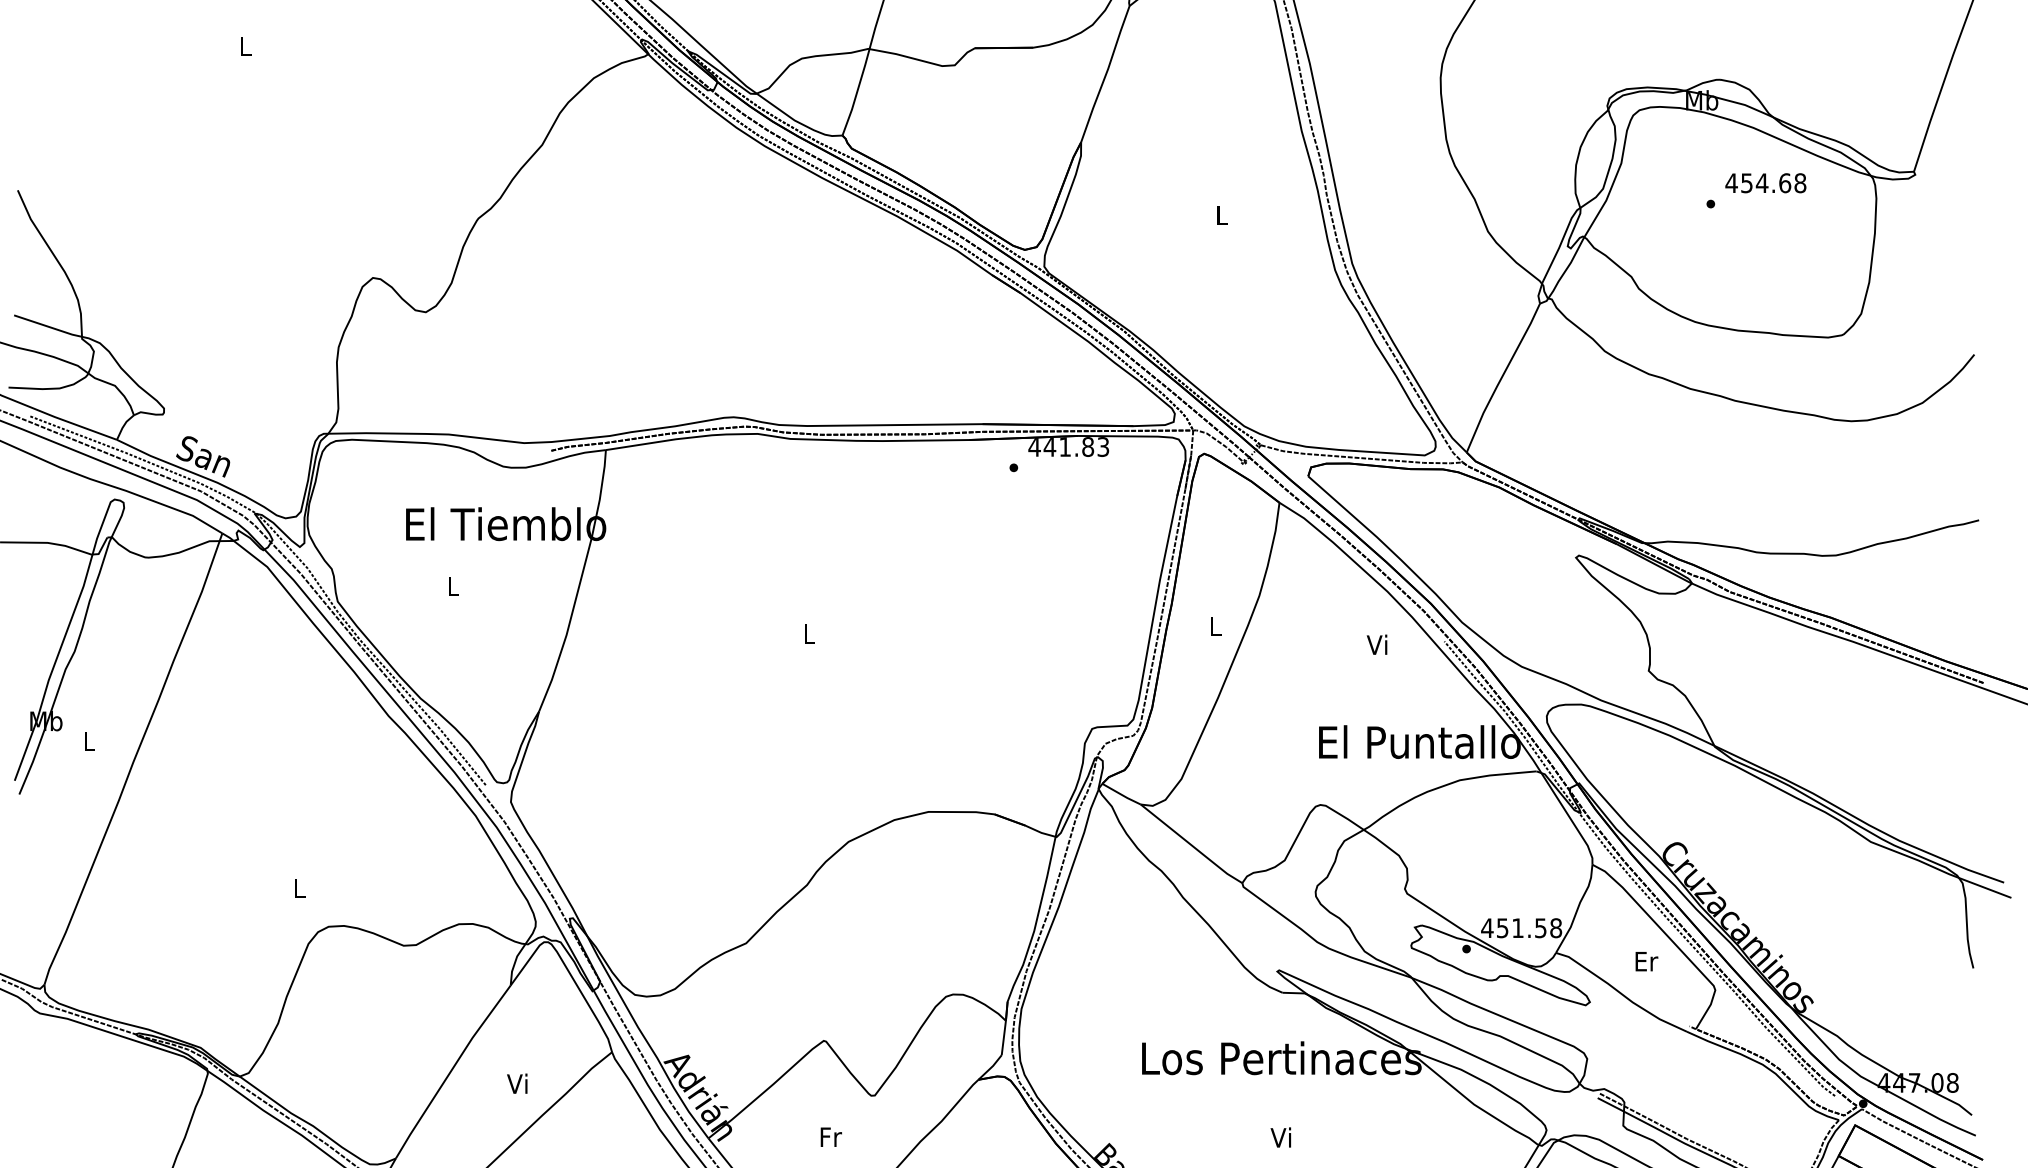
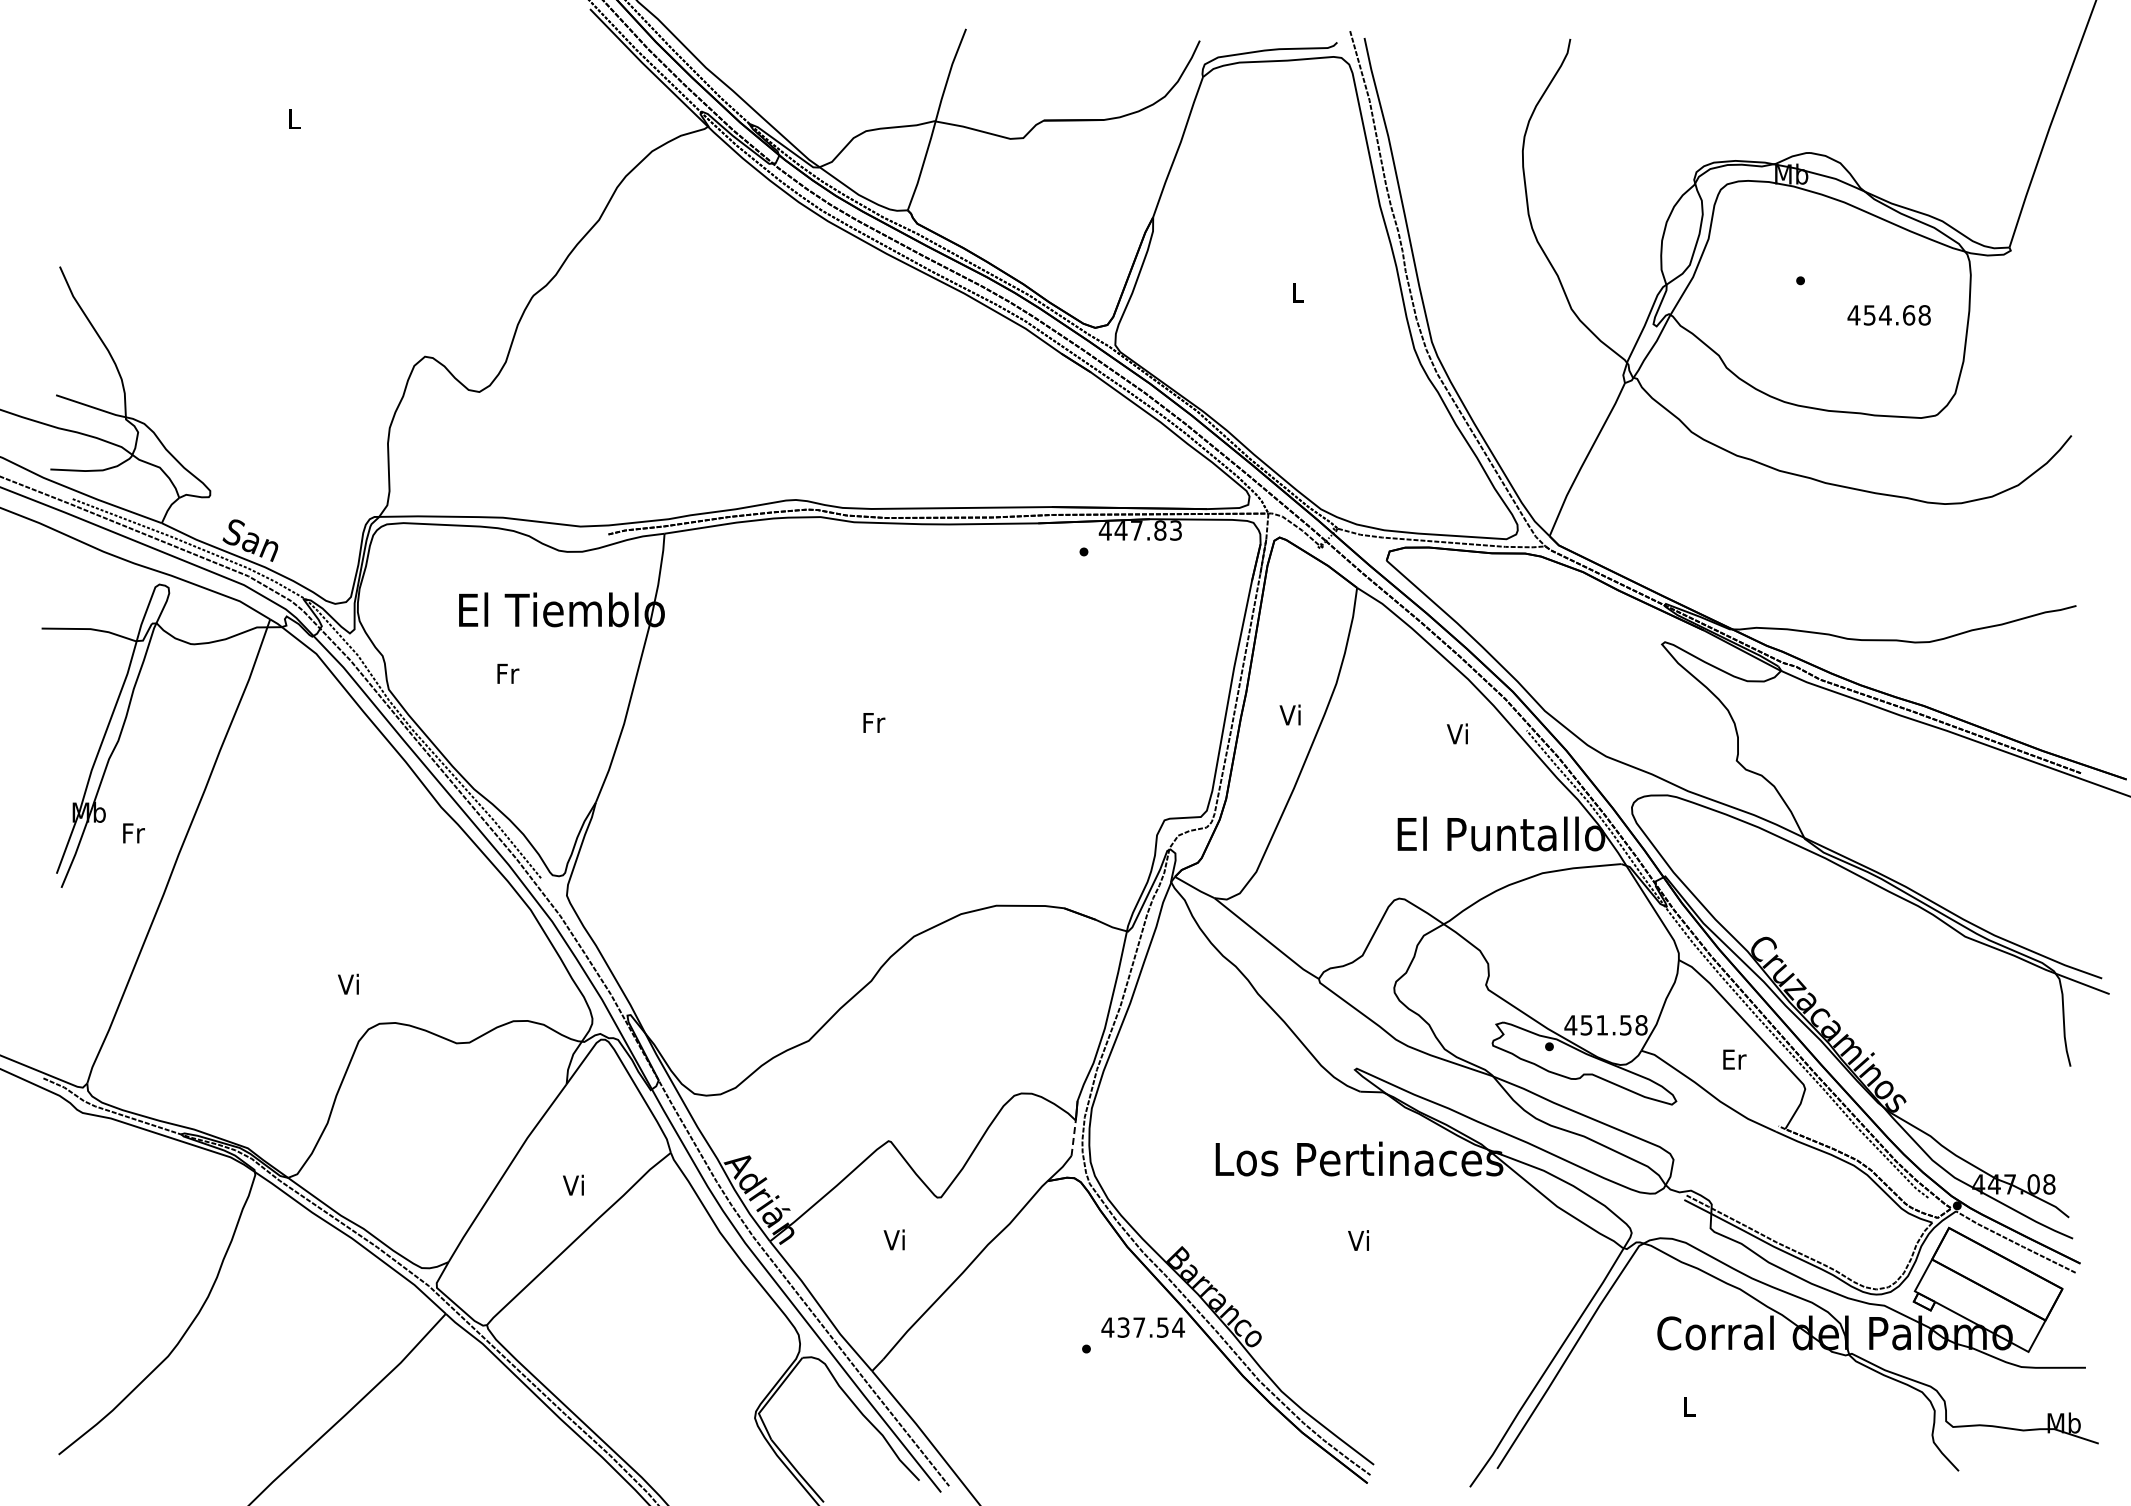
text: (1765, 183) -> (1888, 315), moved
text: (1064, 446) -> (1136, 530), 441.83 -> 447.83
text: (454, 586) -> (508, 673), L -> Fr
text: (1213, 625) -> (1289, 714), L -> Vi
text: (810, 633) -> (874, 722), L -> Fr
text: (89, 741) -> (133, 833), L -> Fr
text: (298, 887) -> (348, 983), L -> Vi
line: (1003, 1038) -> (1073, 1138), solid -> dashed
text: (830, 1136) -> (895, 1239), Fr -> Vi

